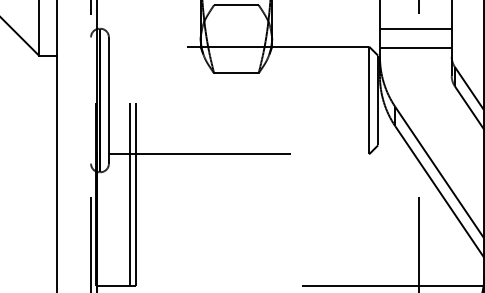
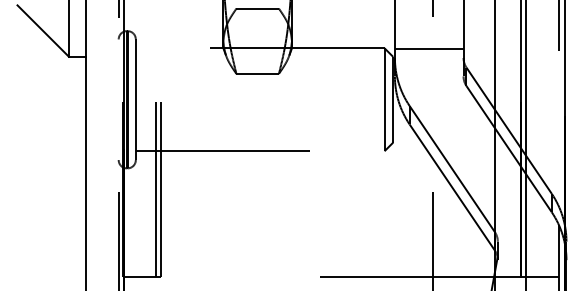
line: (415, 28) -> (428, 30), removed

